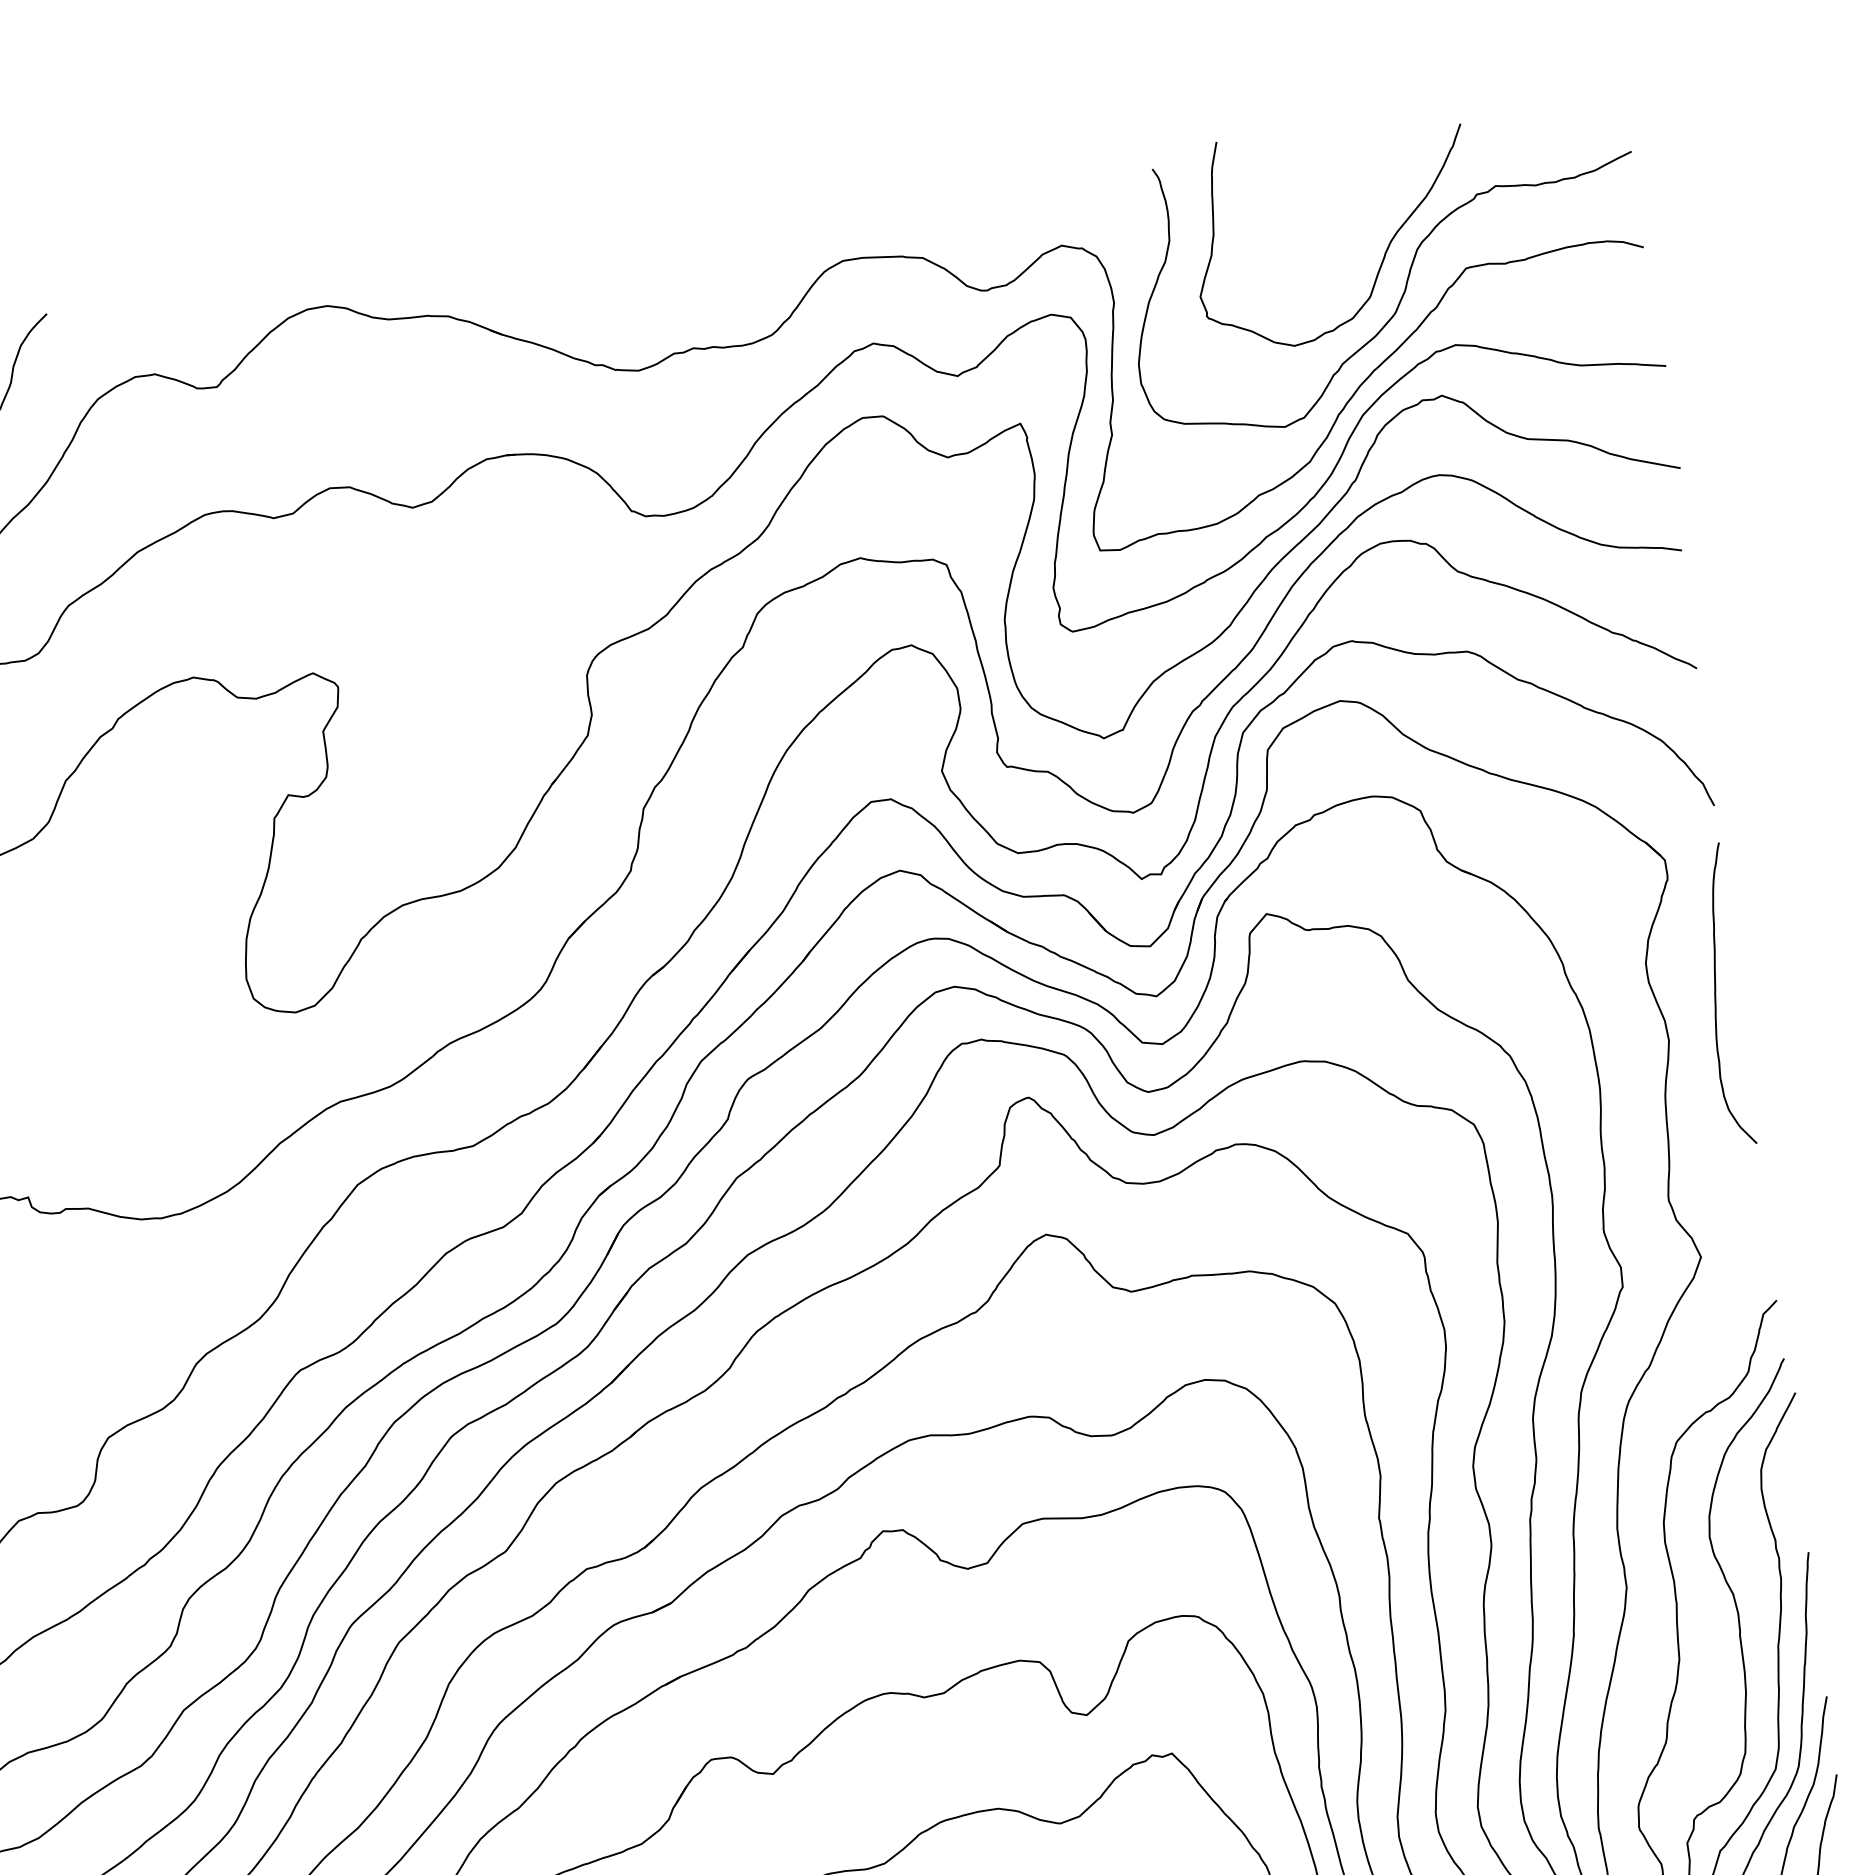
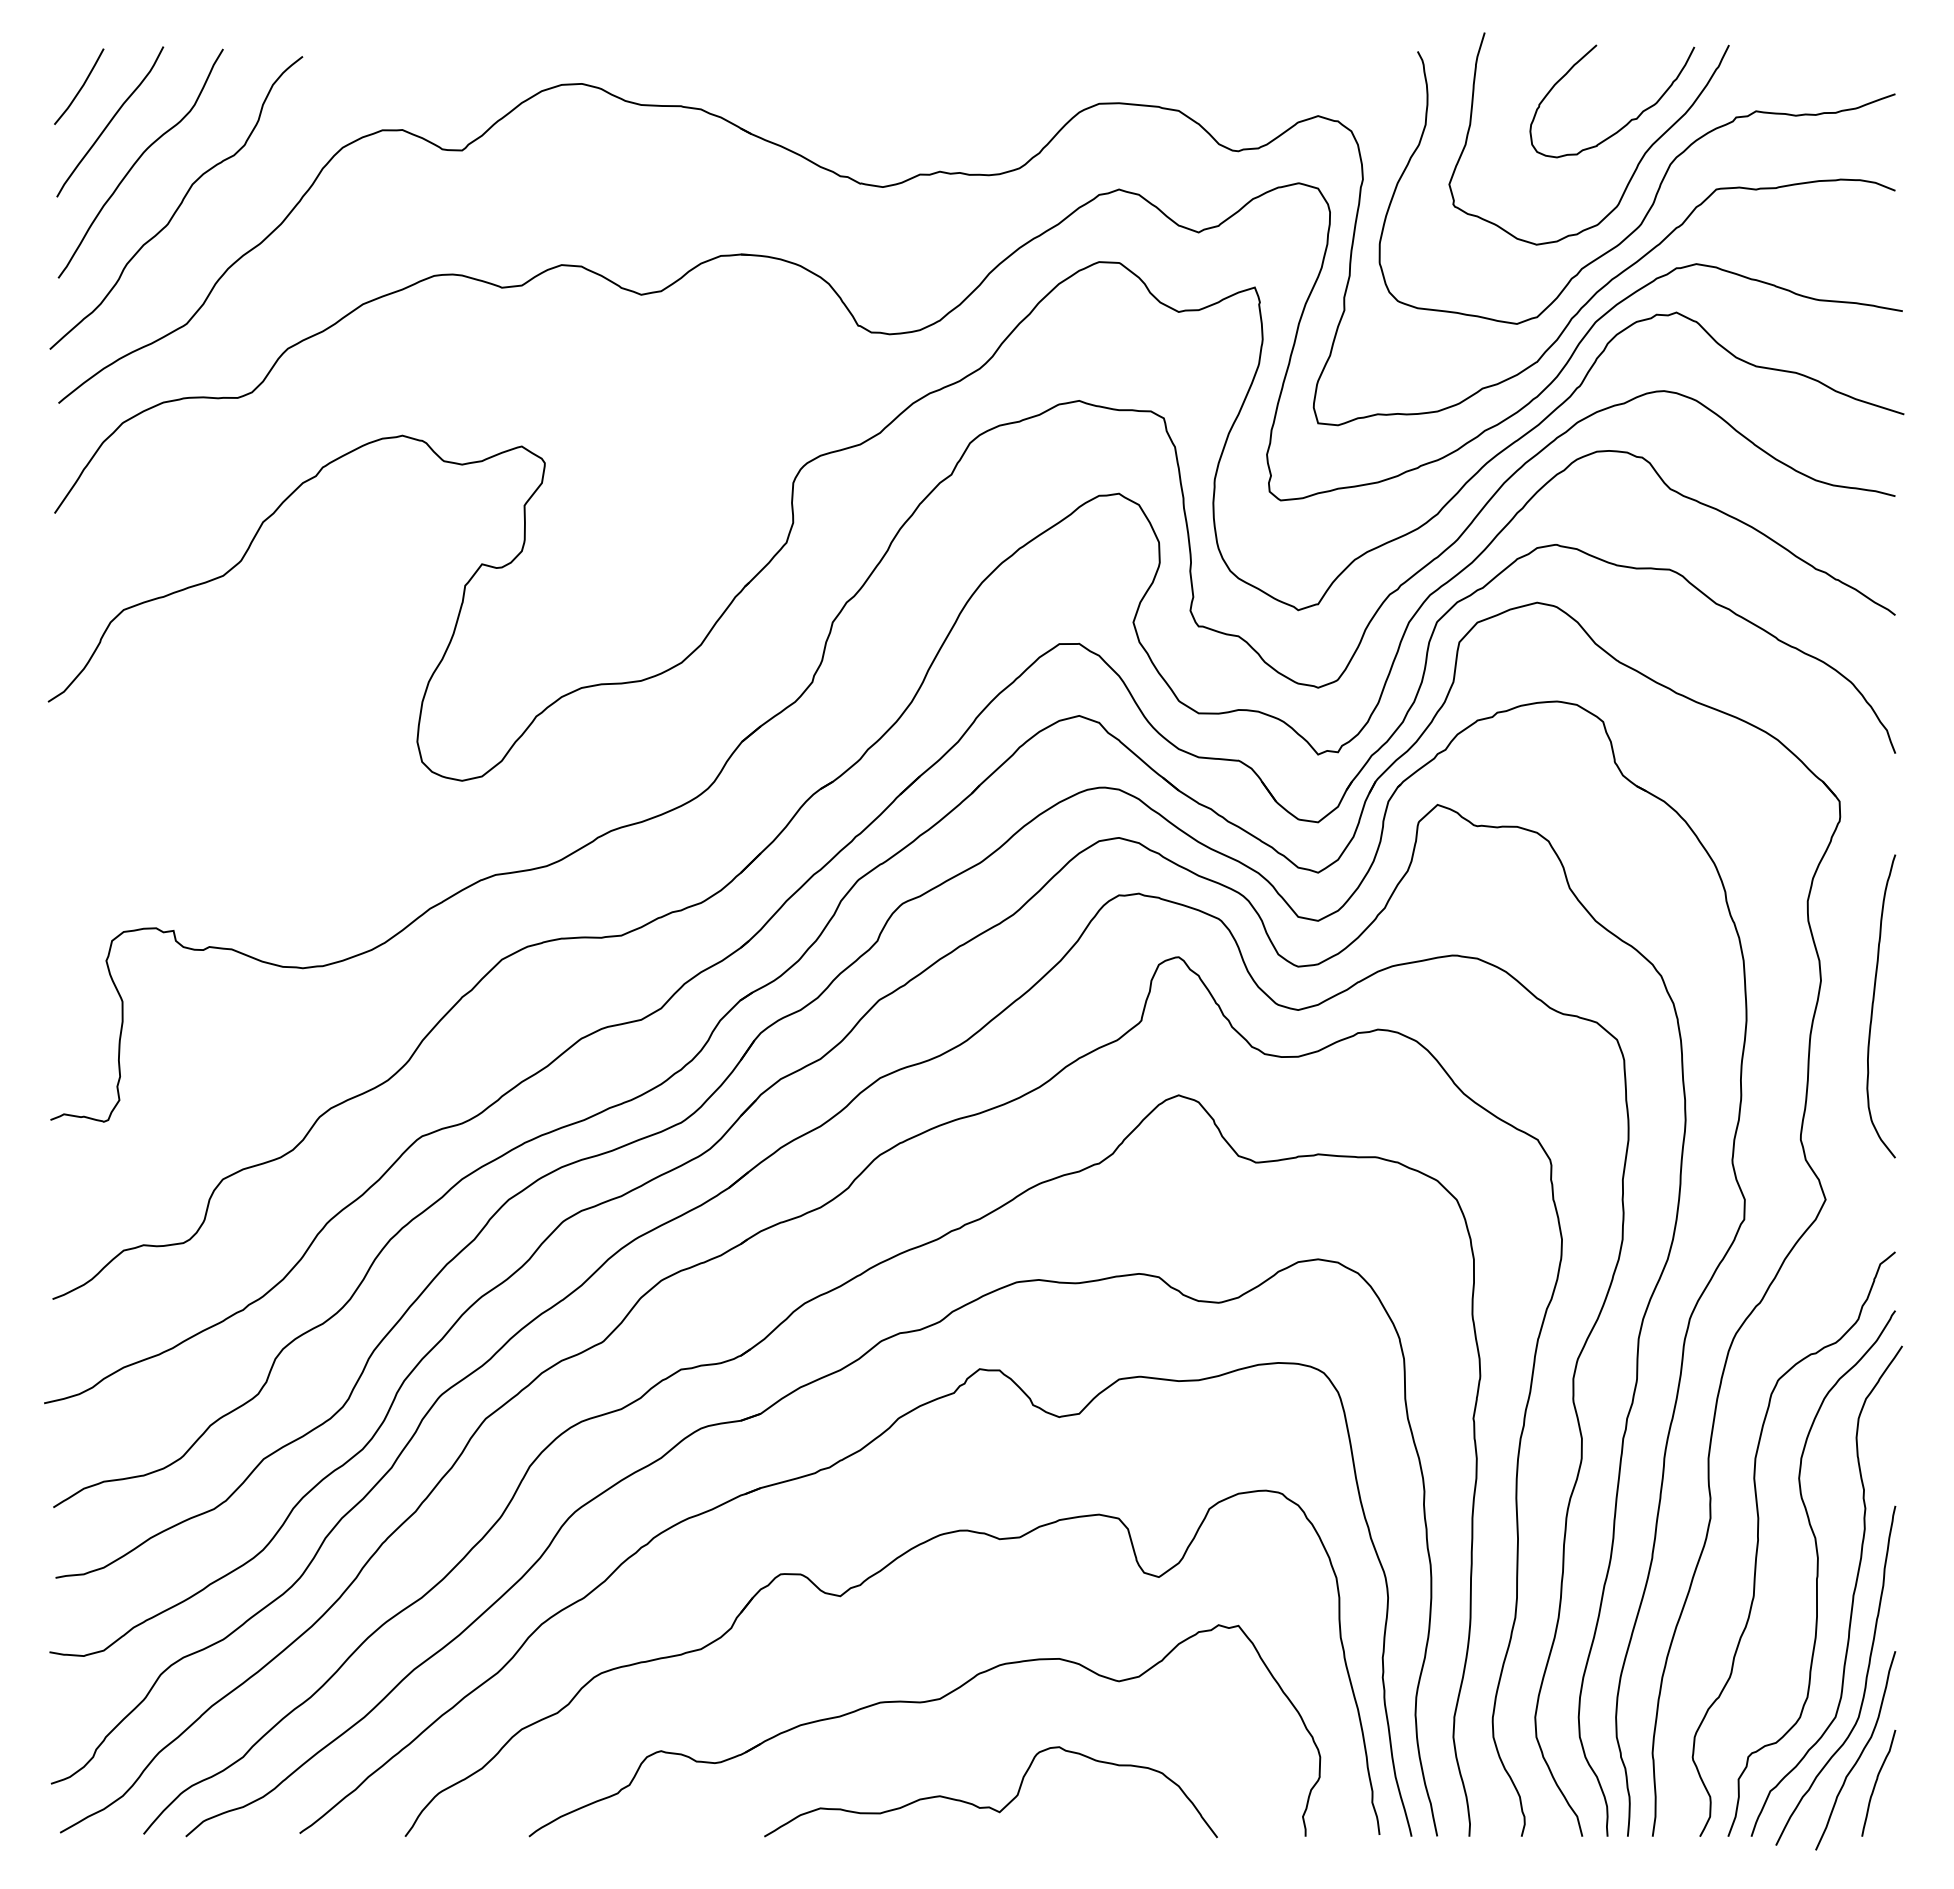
curve: (1372, 209) -> (1630, 119), added
curve: (1716, 995) -> (1873, 1006), moved

